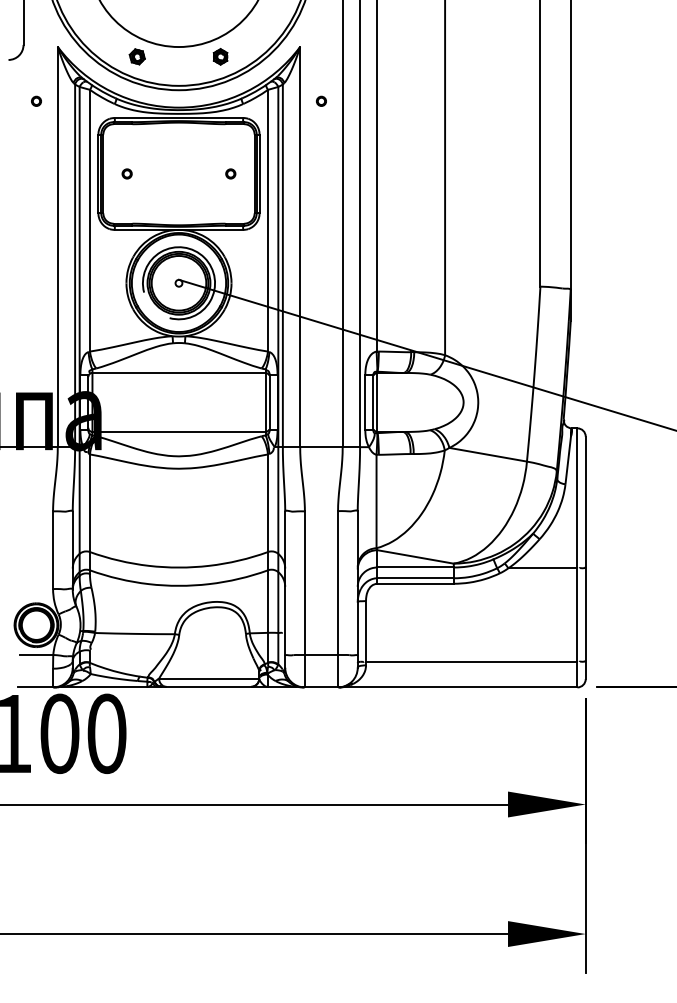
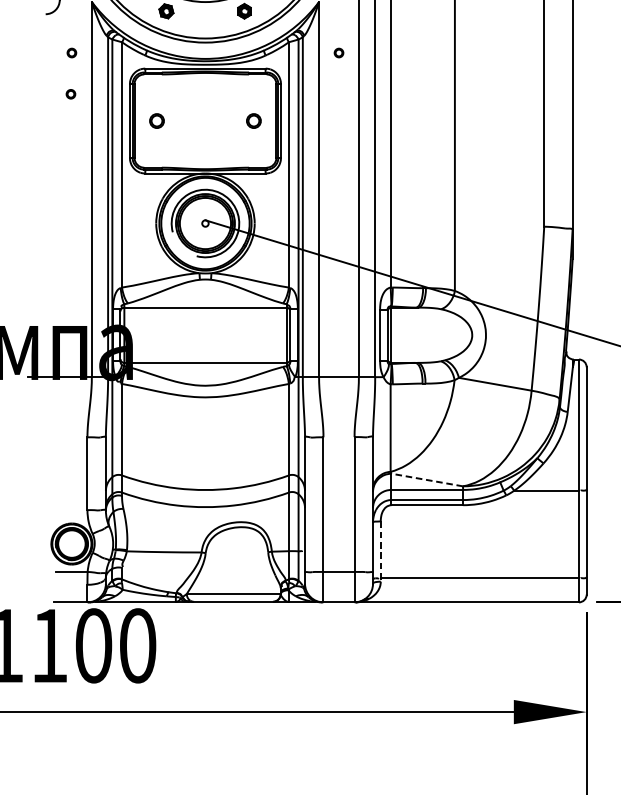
part: (35, 144) -> (70, 93), added
part: (126, 173) -> (156, 120), size x1.6
part: (230, 173) -> (253, 120), size x1.6
line: (415, 556) -> (427, 479), solid -> dashed
line: (366, 633) -> (381, 551), solid -> dashed

